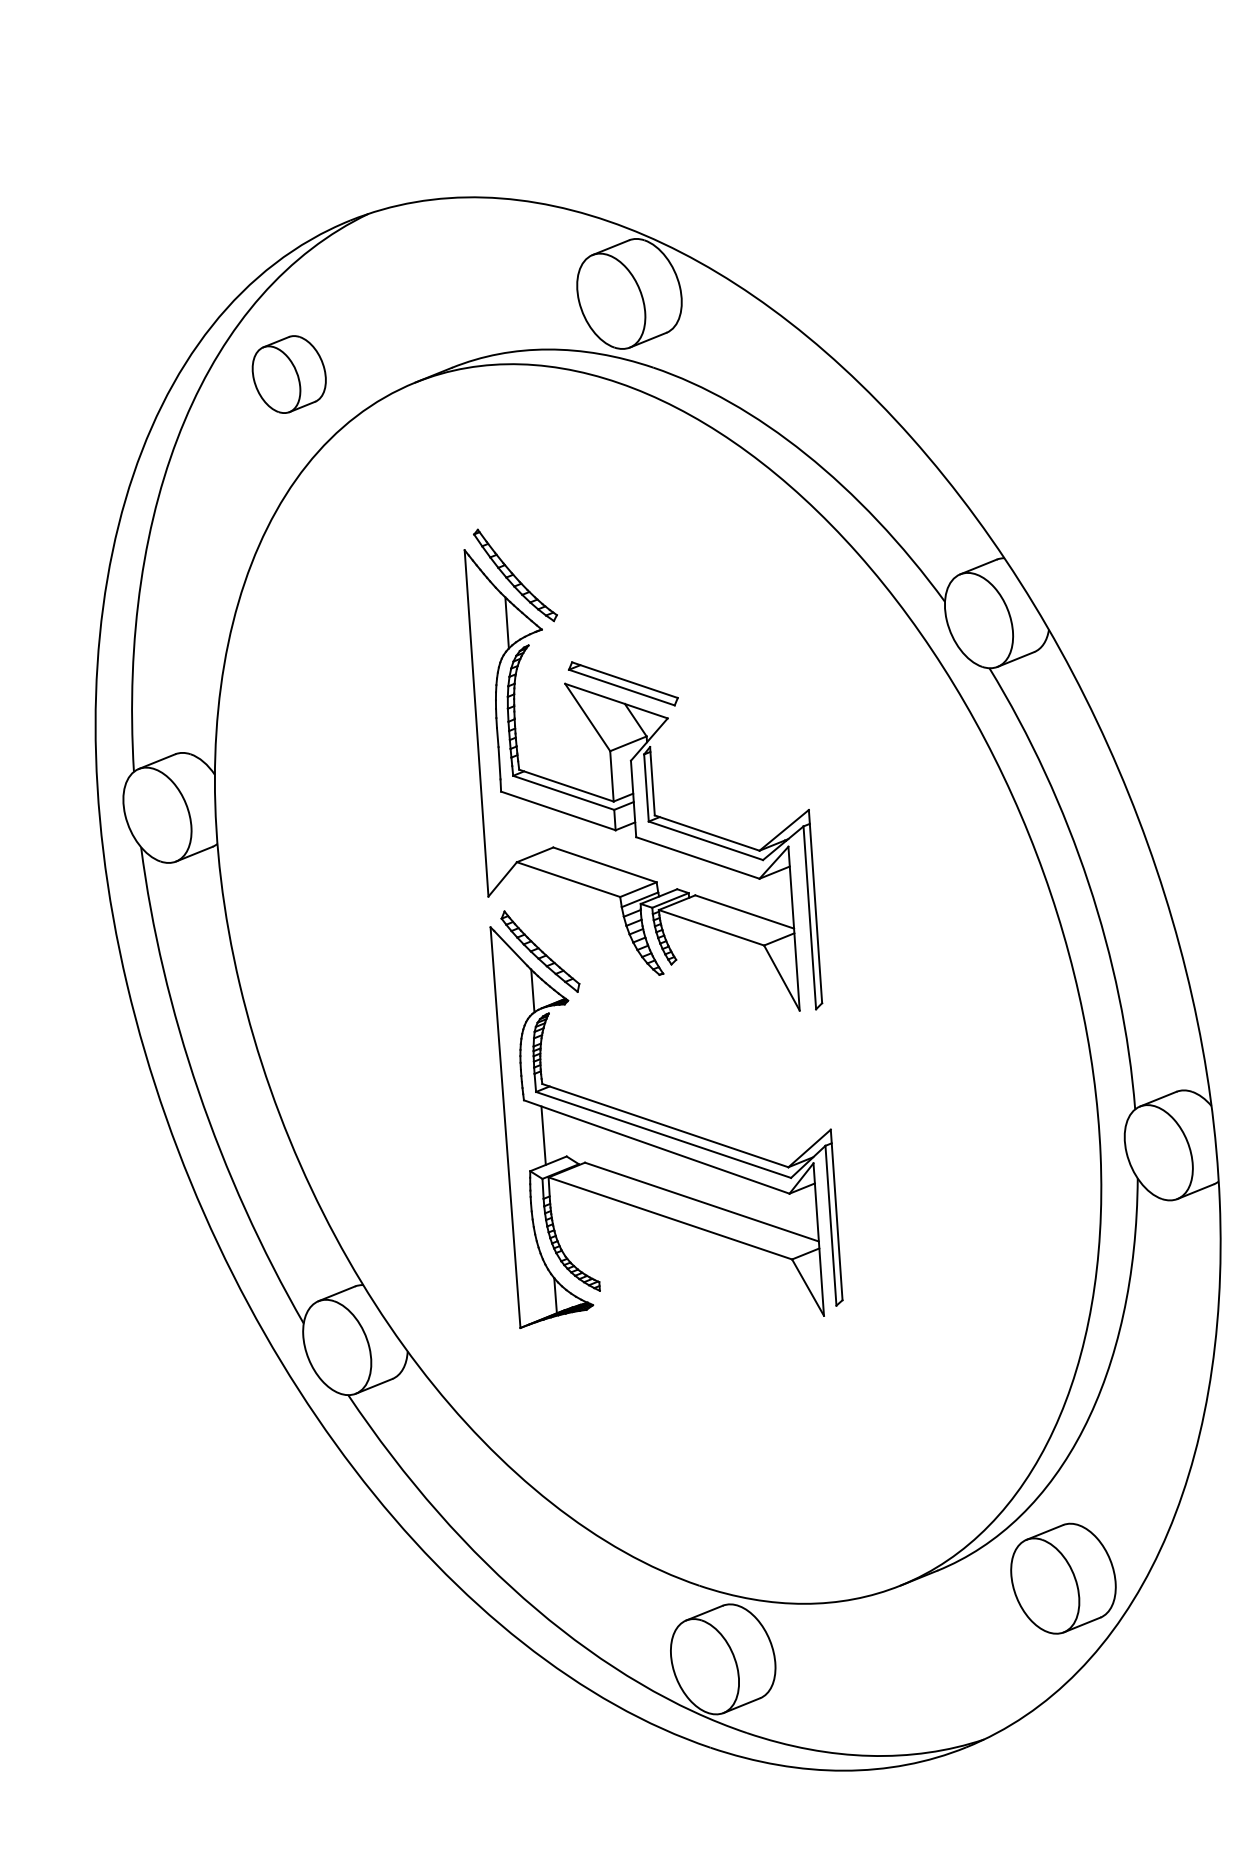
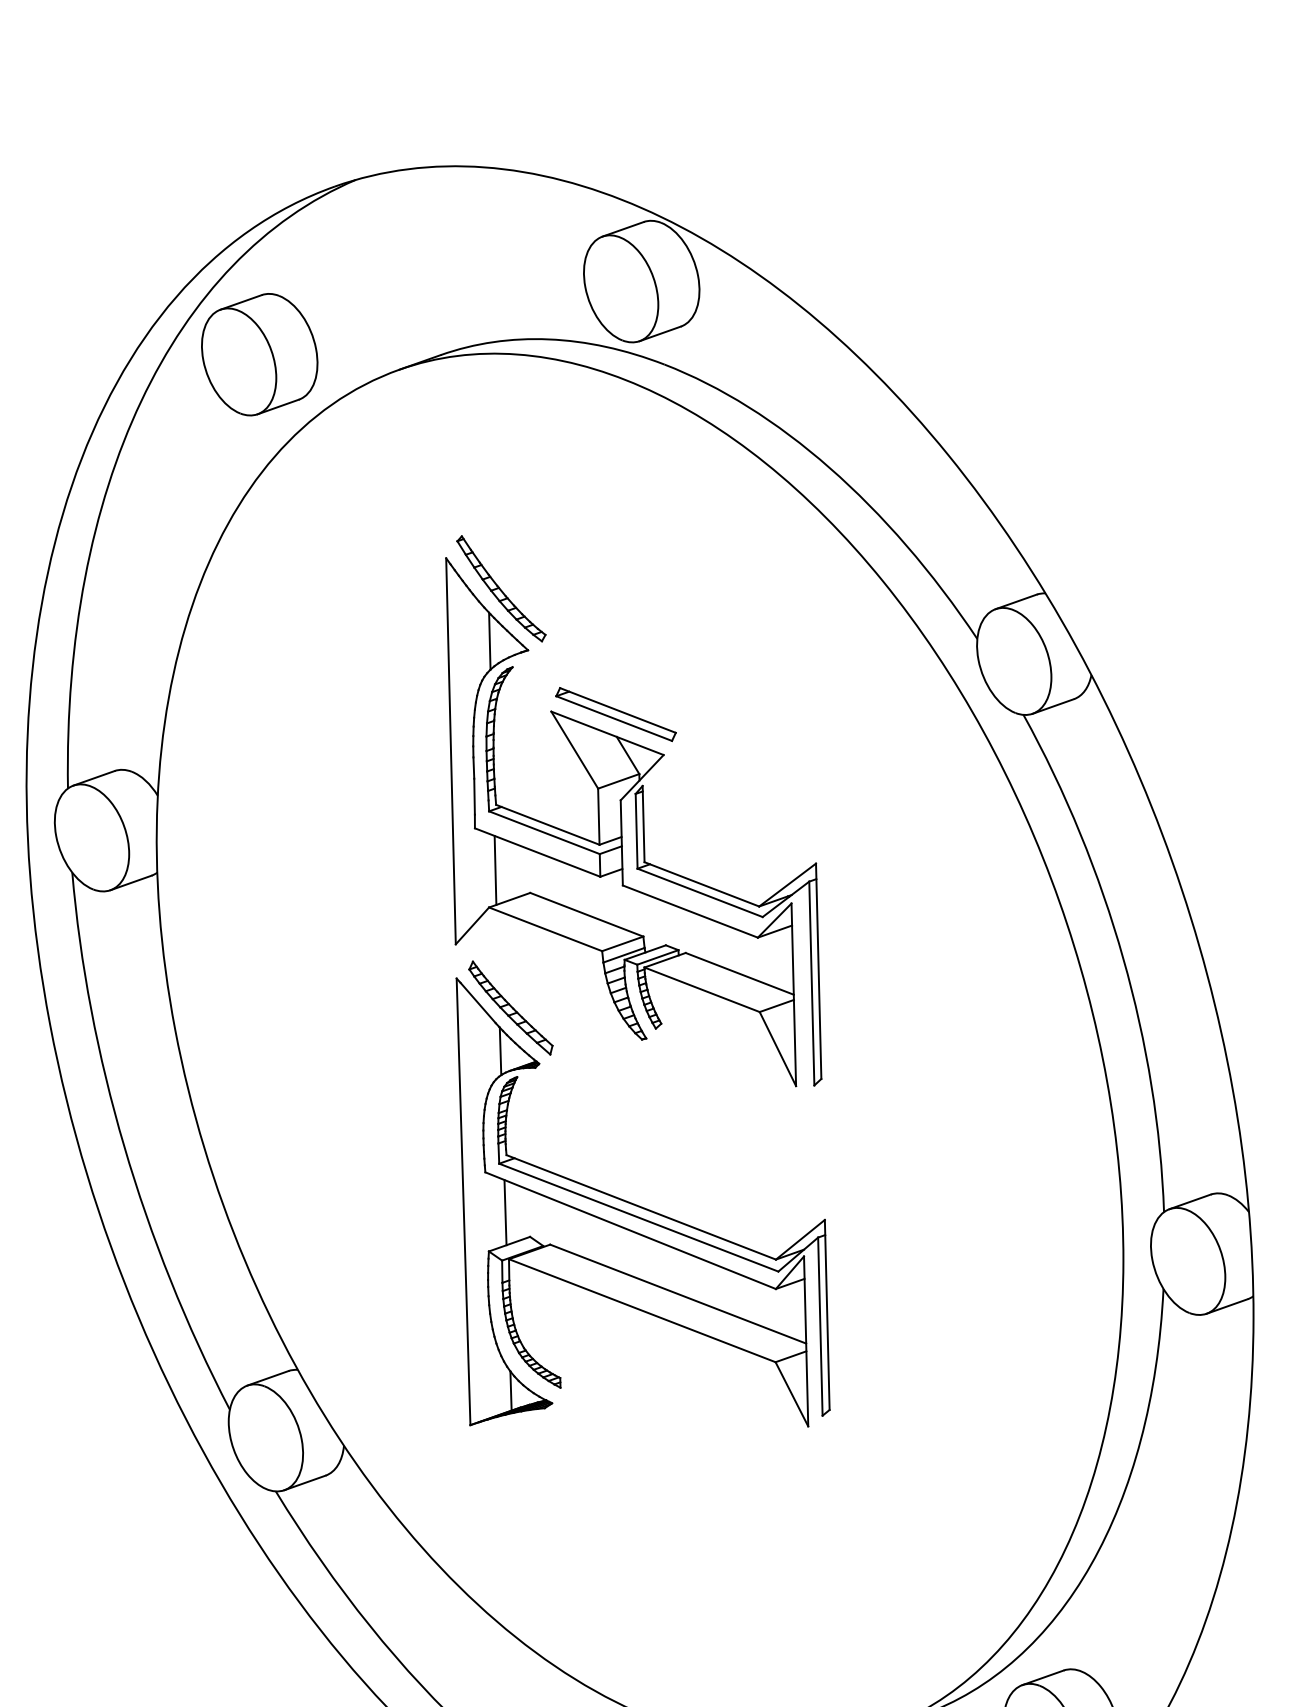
part: (289, 374) -> (260, 354), size x1.43
line: (521, 828) -> (495, 870), added

